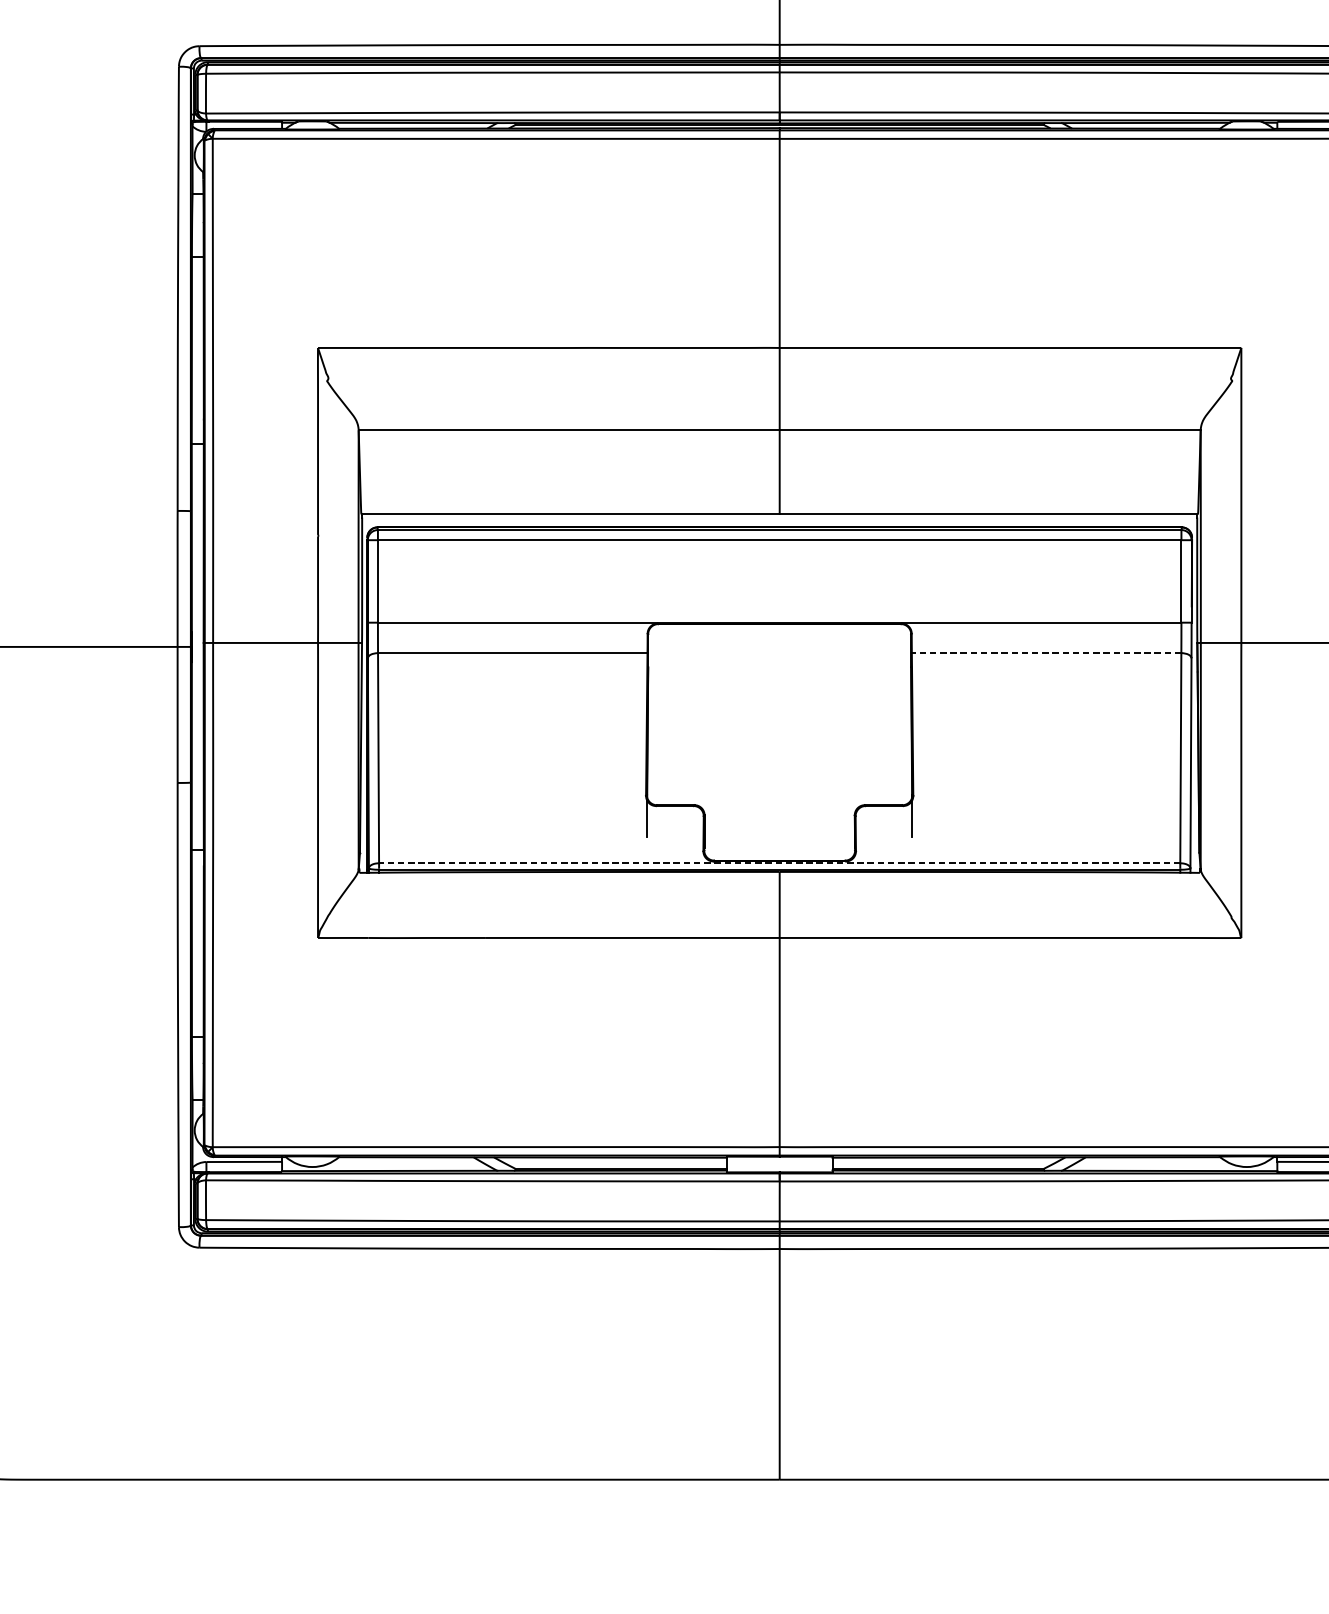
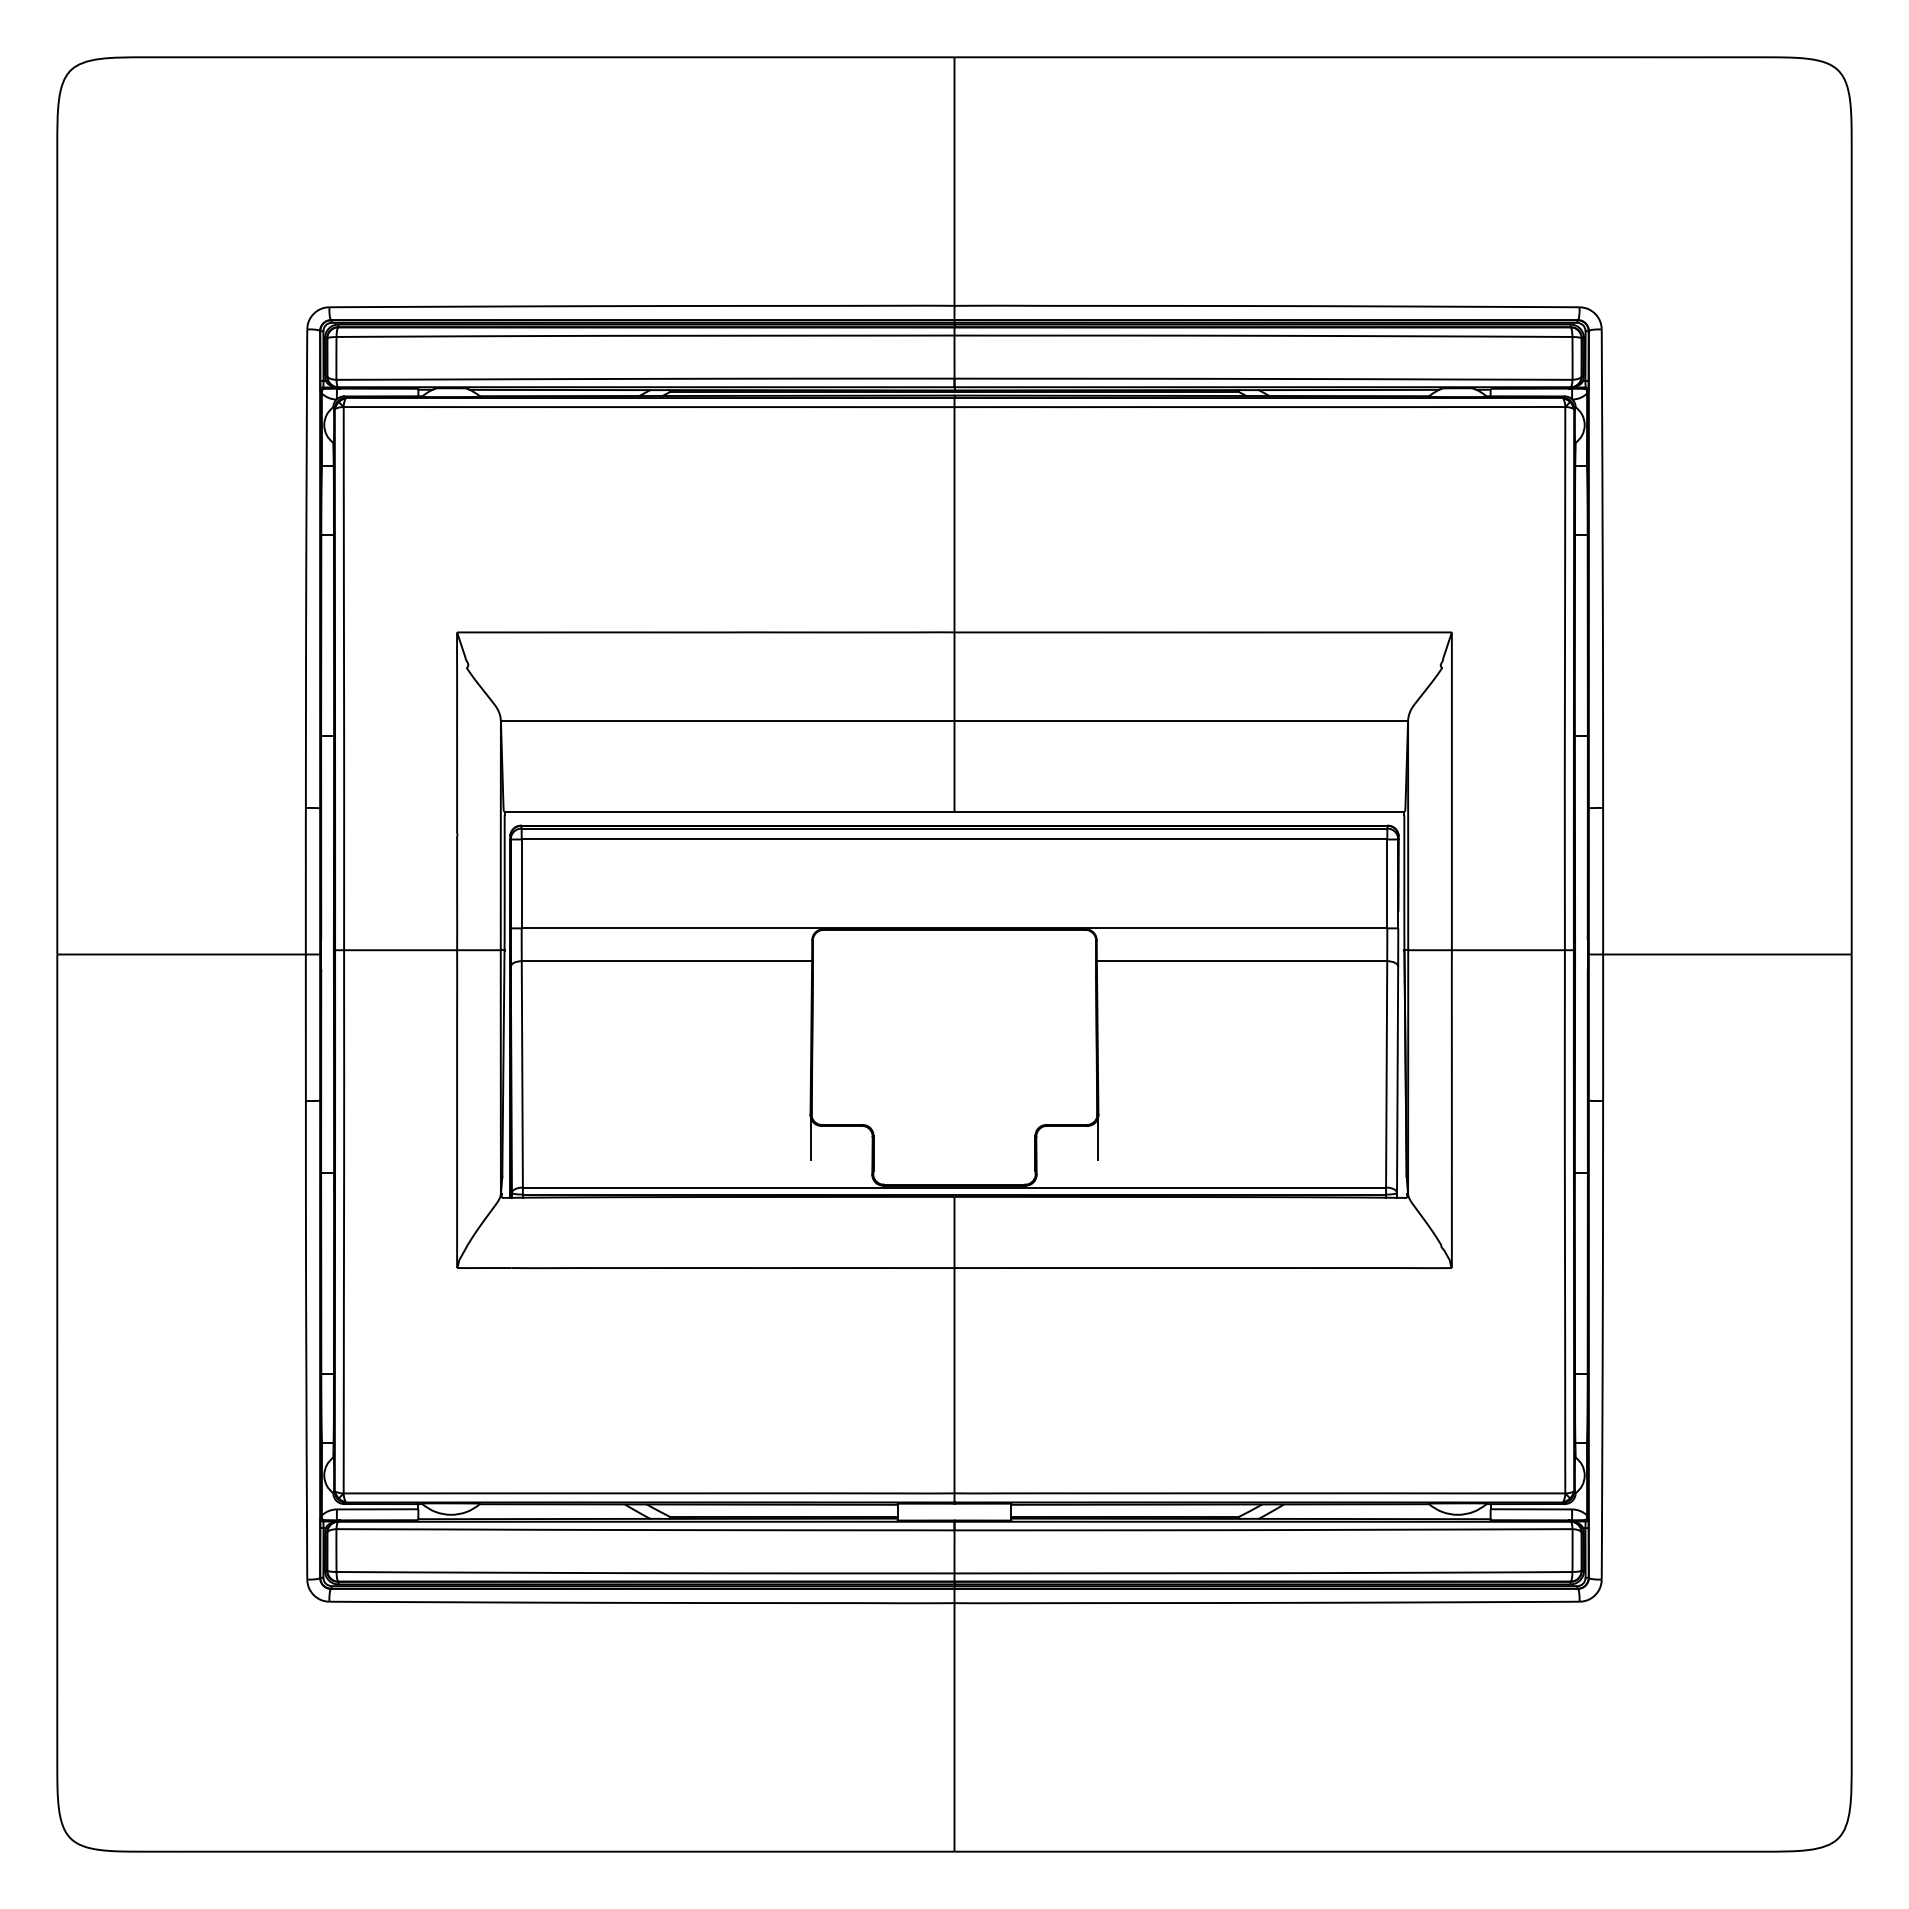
line: (1046, 653) -> (1241, 961), dashed -> solid
line: (779, 863) -> (954, 1187), dashed -> solid

